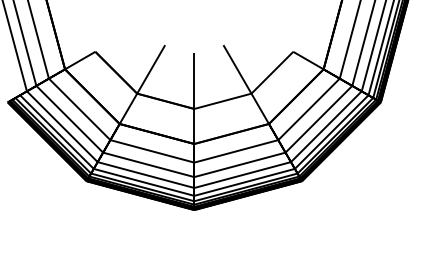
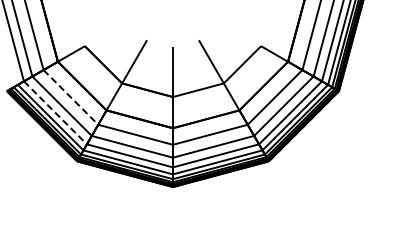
line: (79, 109) -> (70, 97), solid -> dashed
line: (62, 126) -> (55, 112), solid -> dashed

